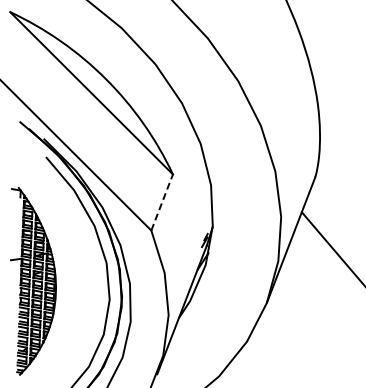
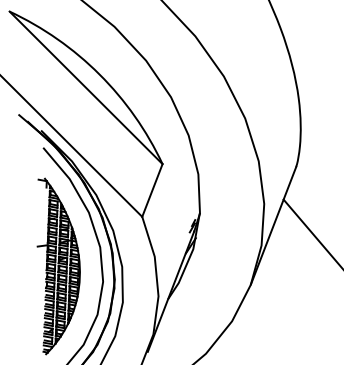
line: (162, 202) -> (152, 190), dashed -> solid
part: (33, 281) -> (58, 266), moved

